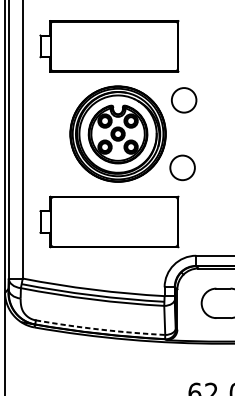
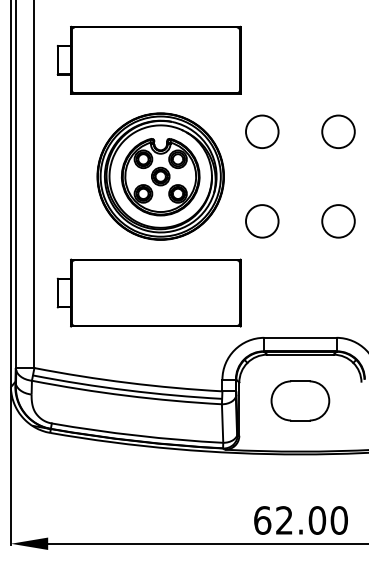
circle: (184, 100) -> (262, 131), moved
circle: (182, 167) -> (262, 221), moved
arc: (100, 329) -> (137, 435), dashed -> solid

